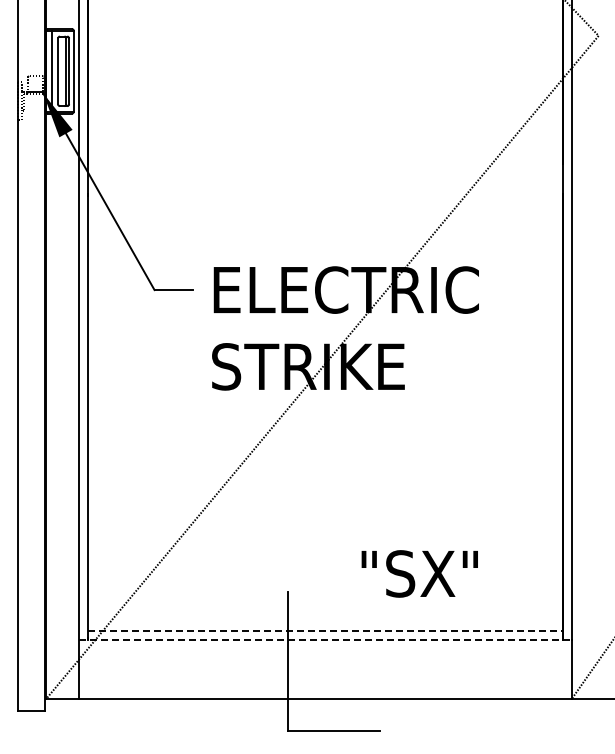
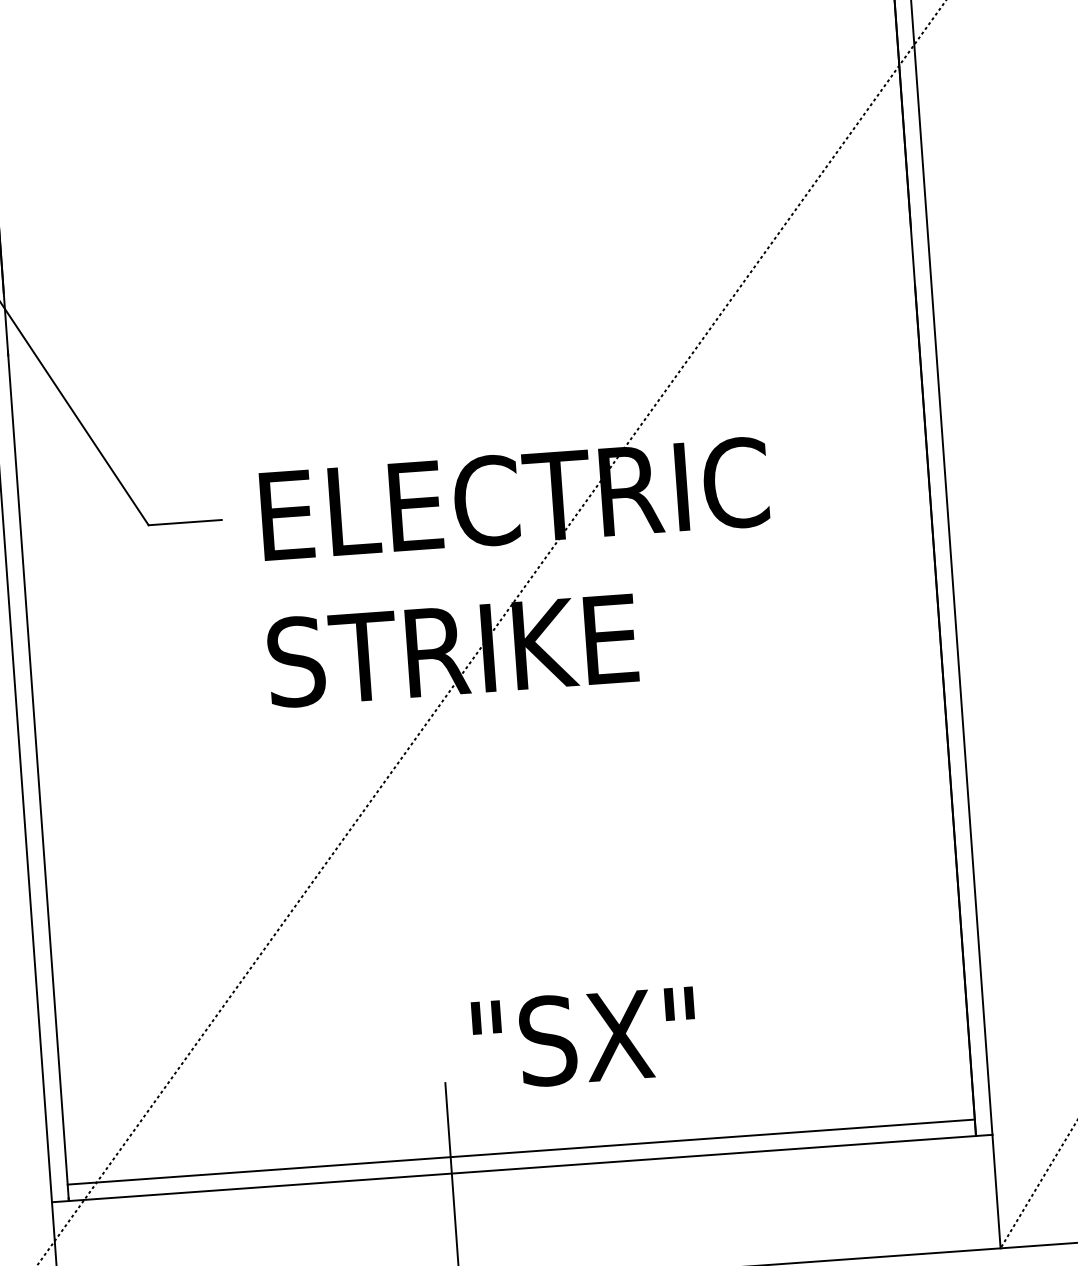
text: (419, 573) -> (584, 1037), moved
line: (325, 630) -> (521, 1151), dashed -> solid
line: (325, 639) -> (522, 1168), dashed -> solid

